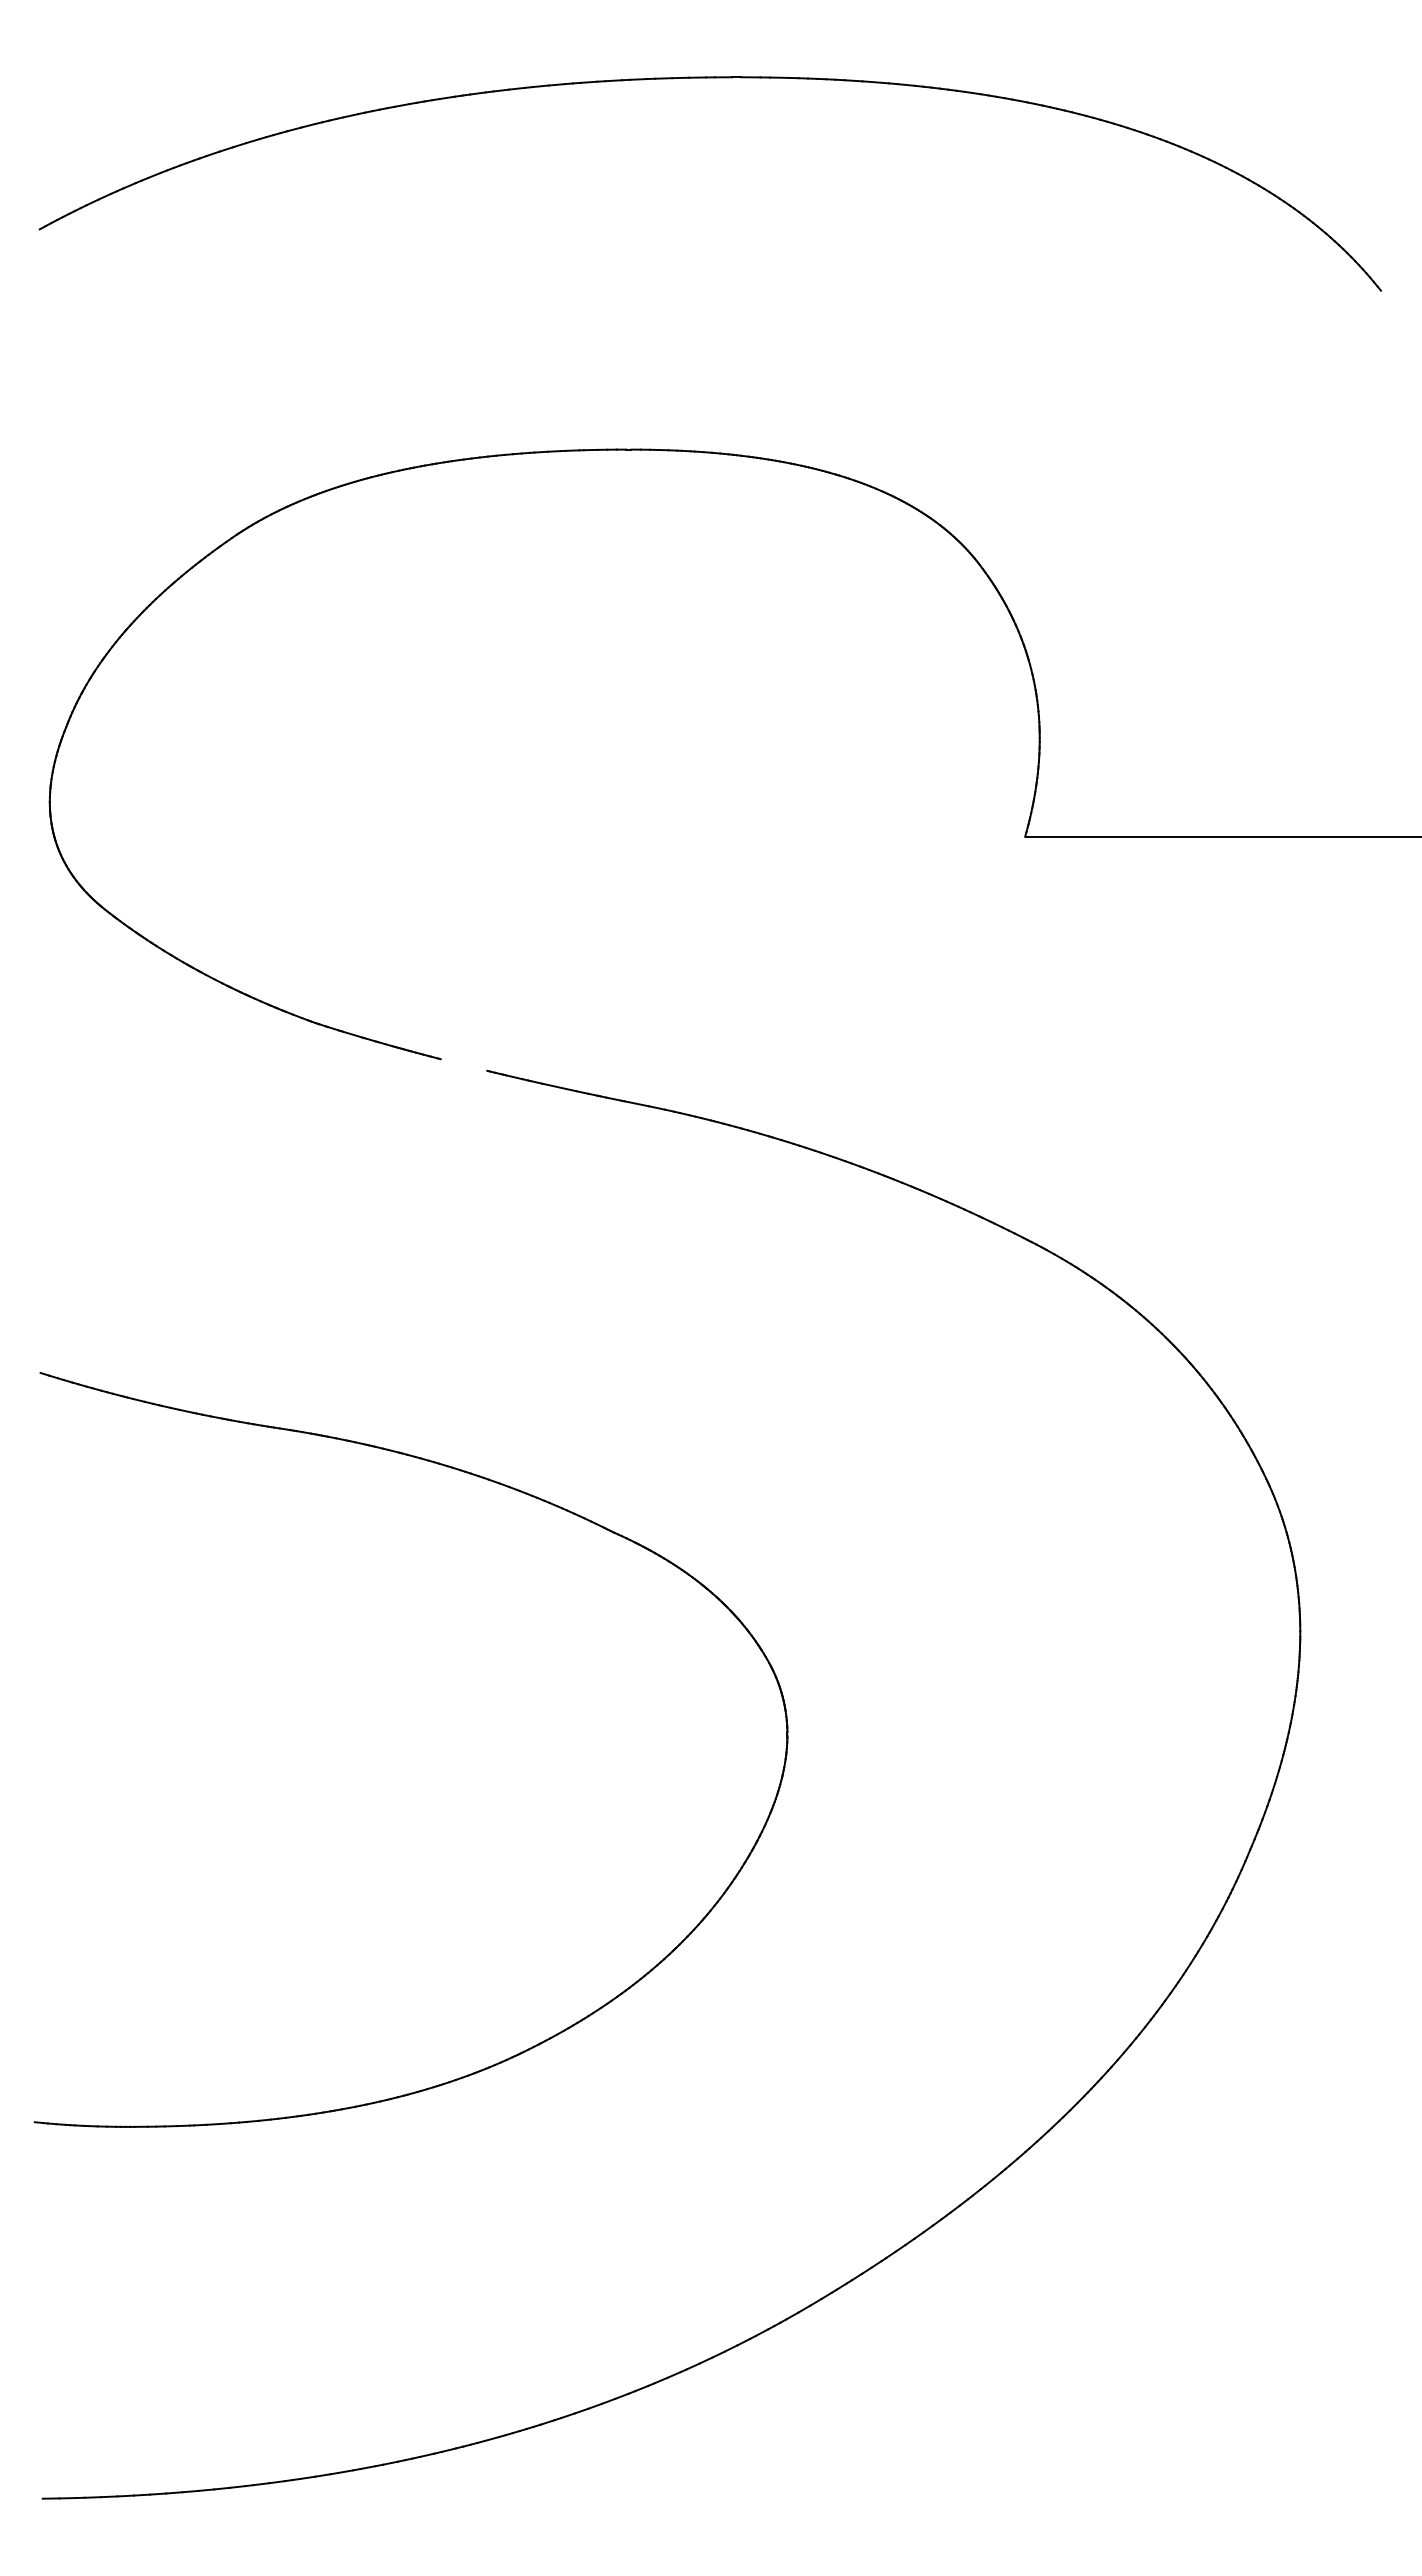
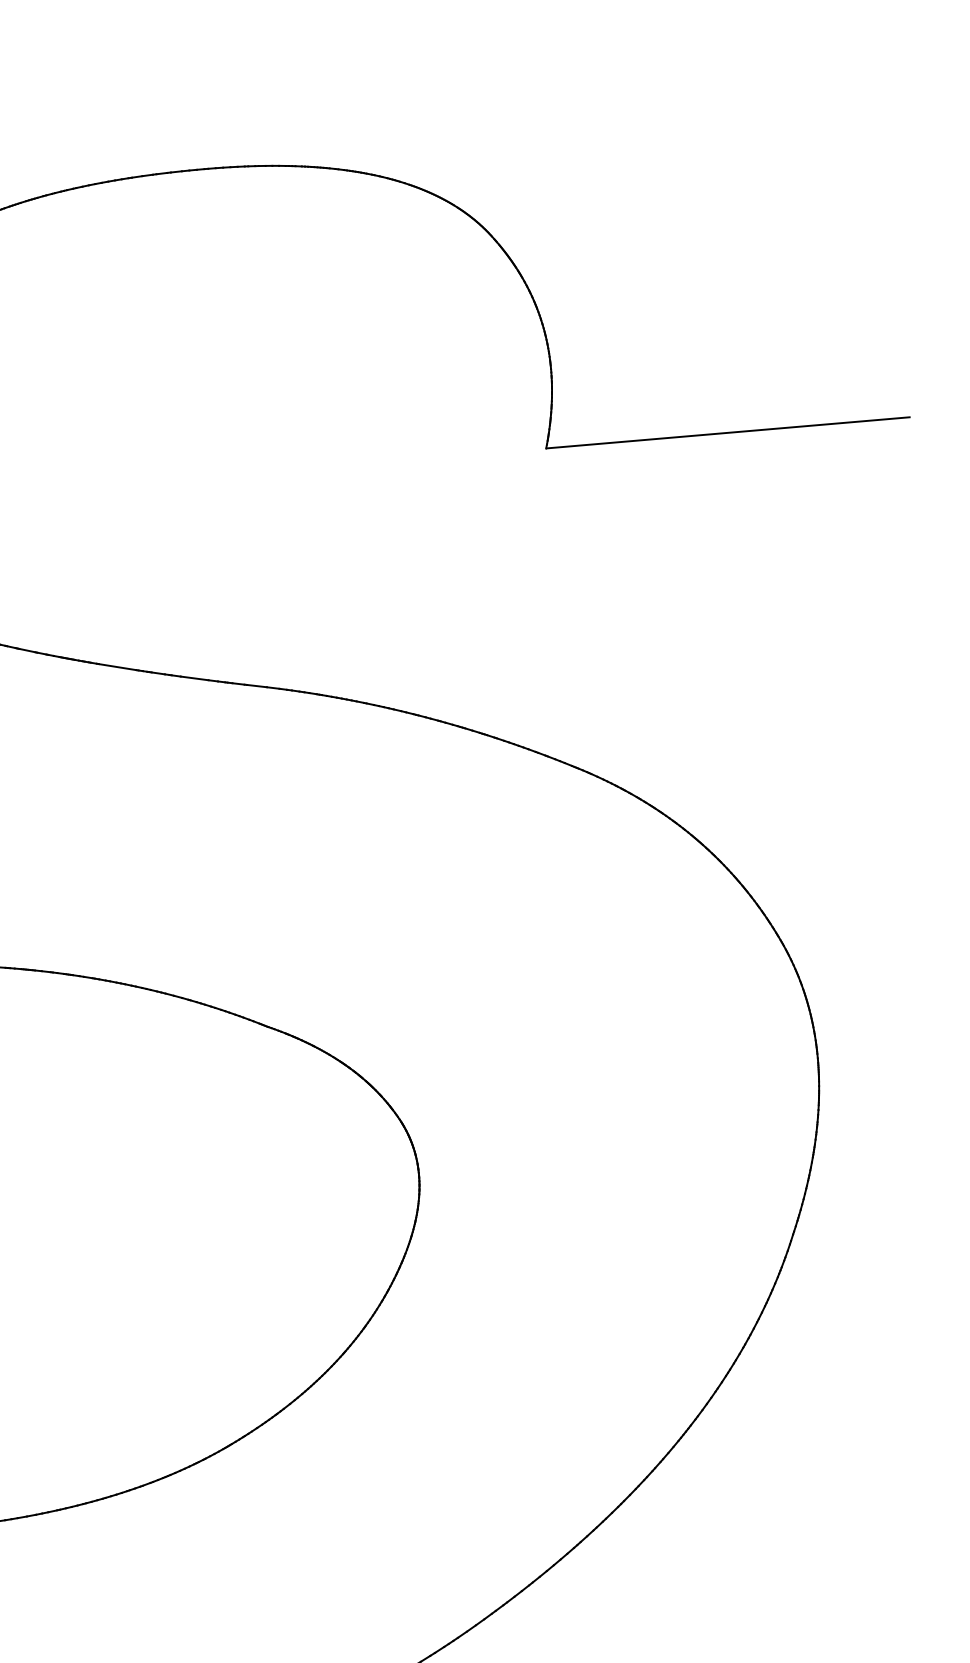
line: (463, 1064) -> (117, 666), added

